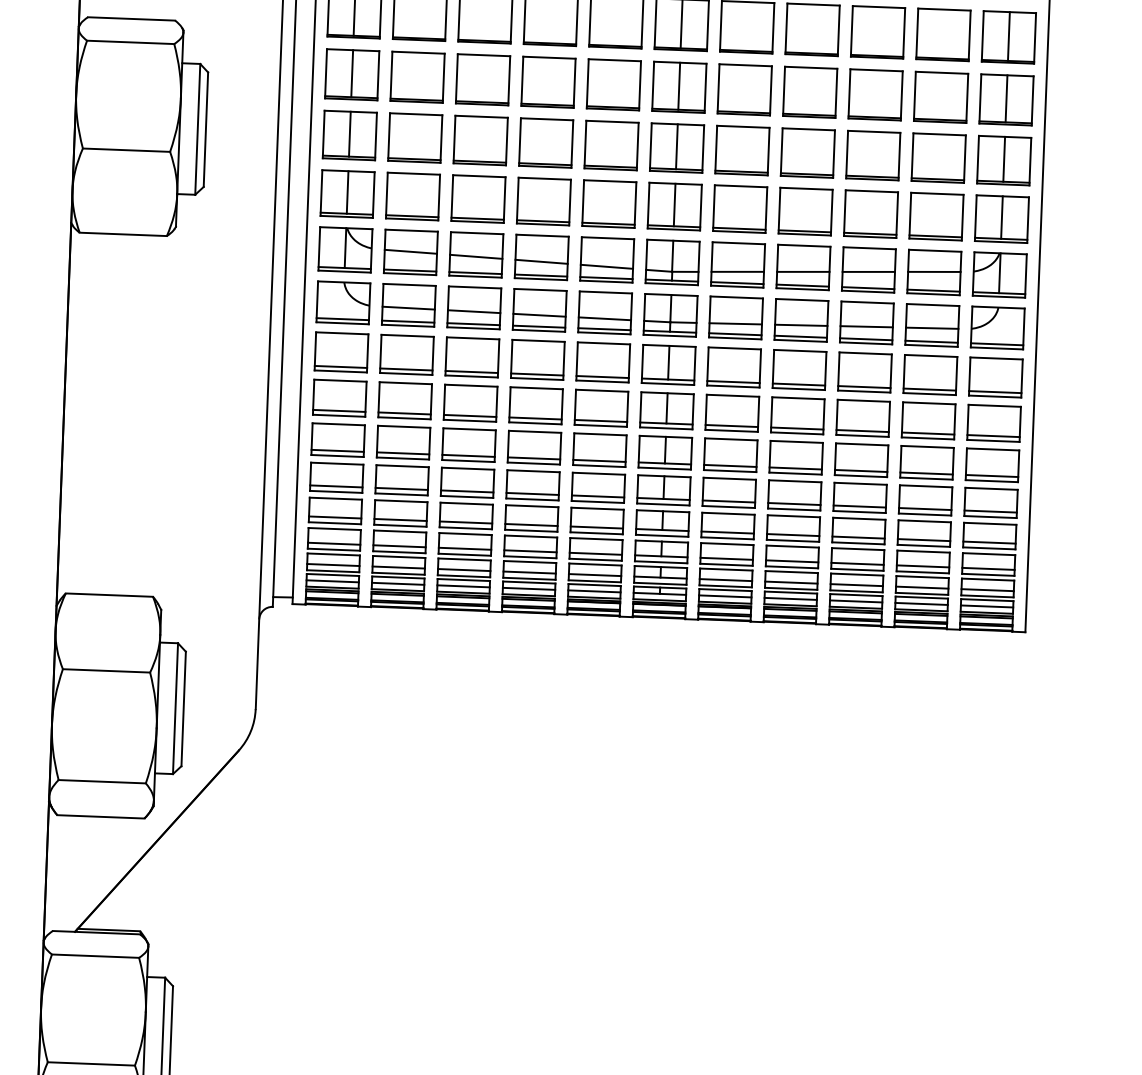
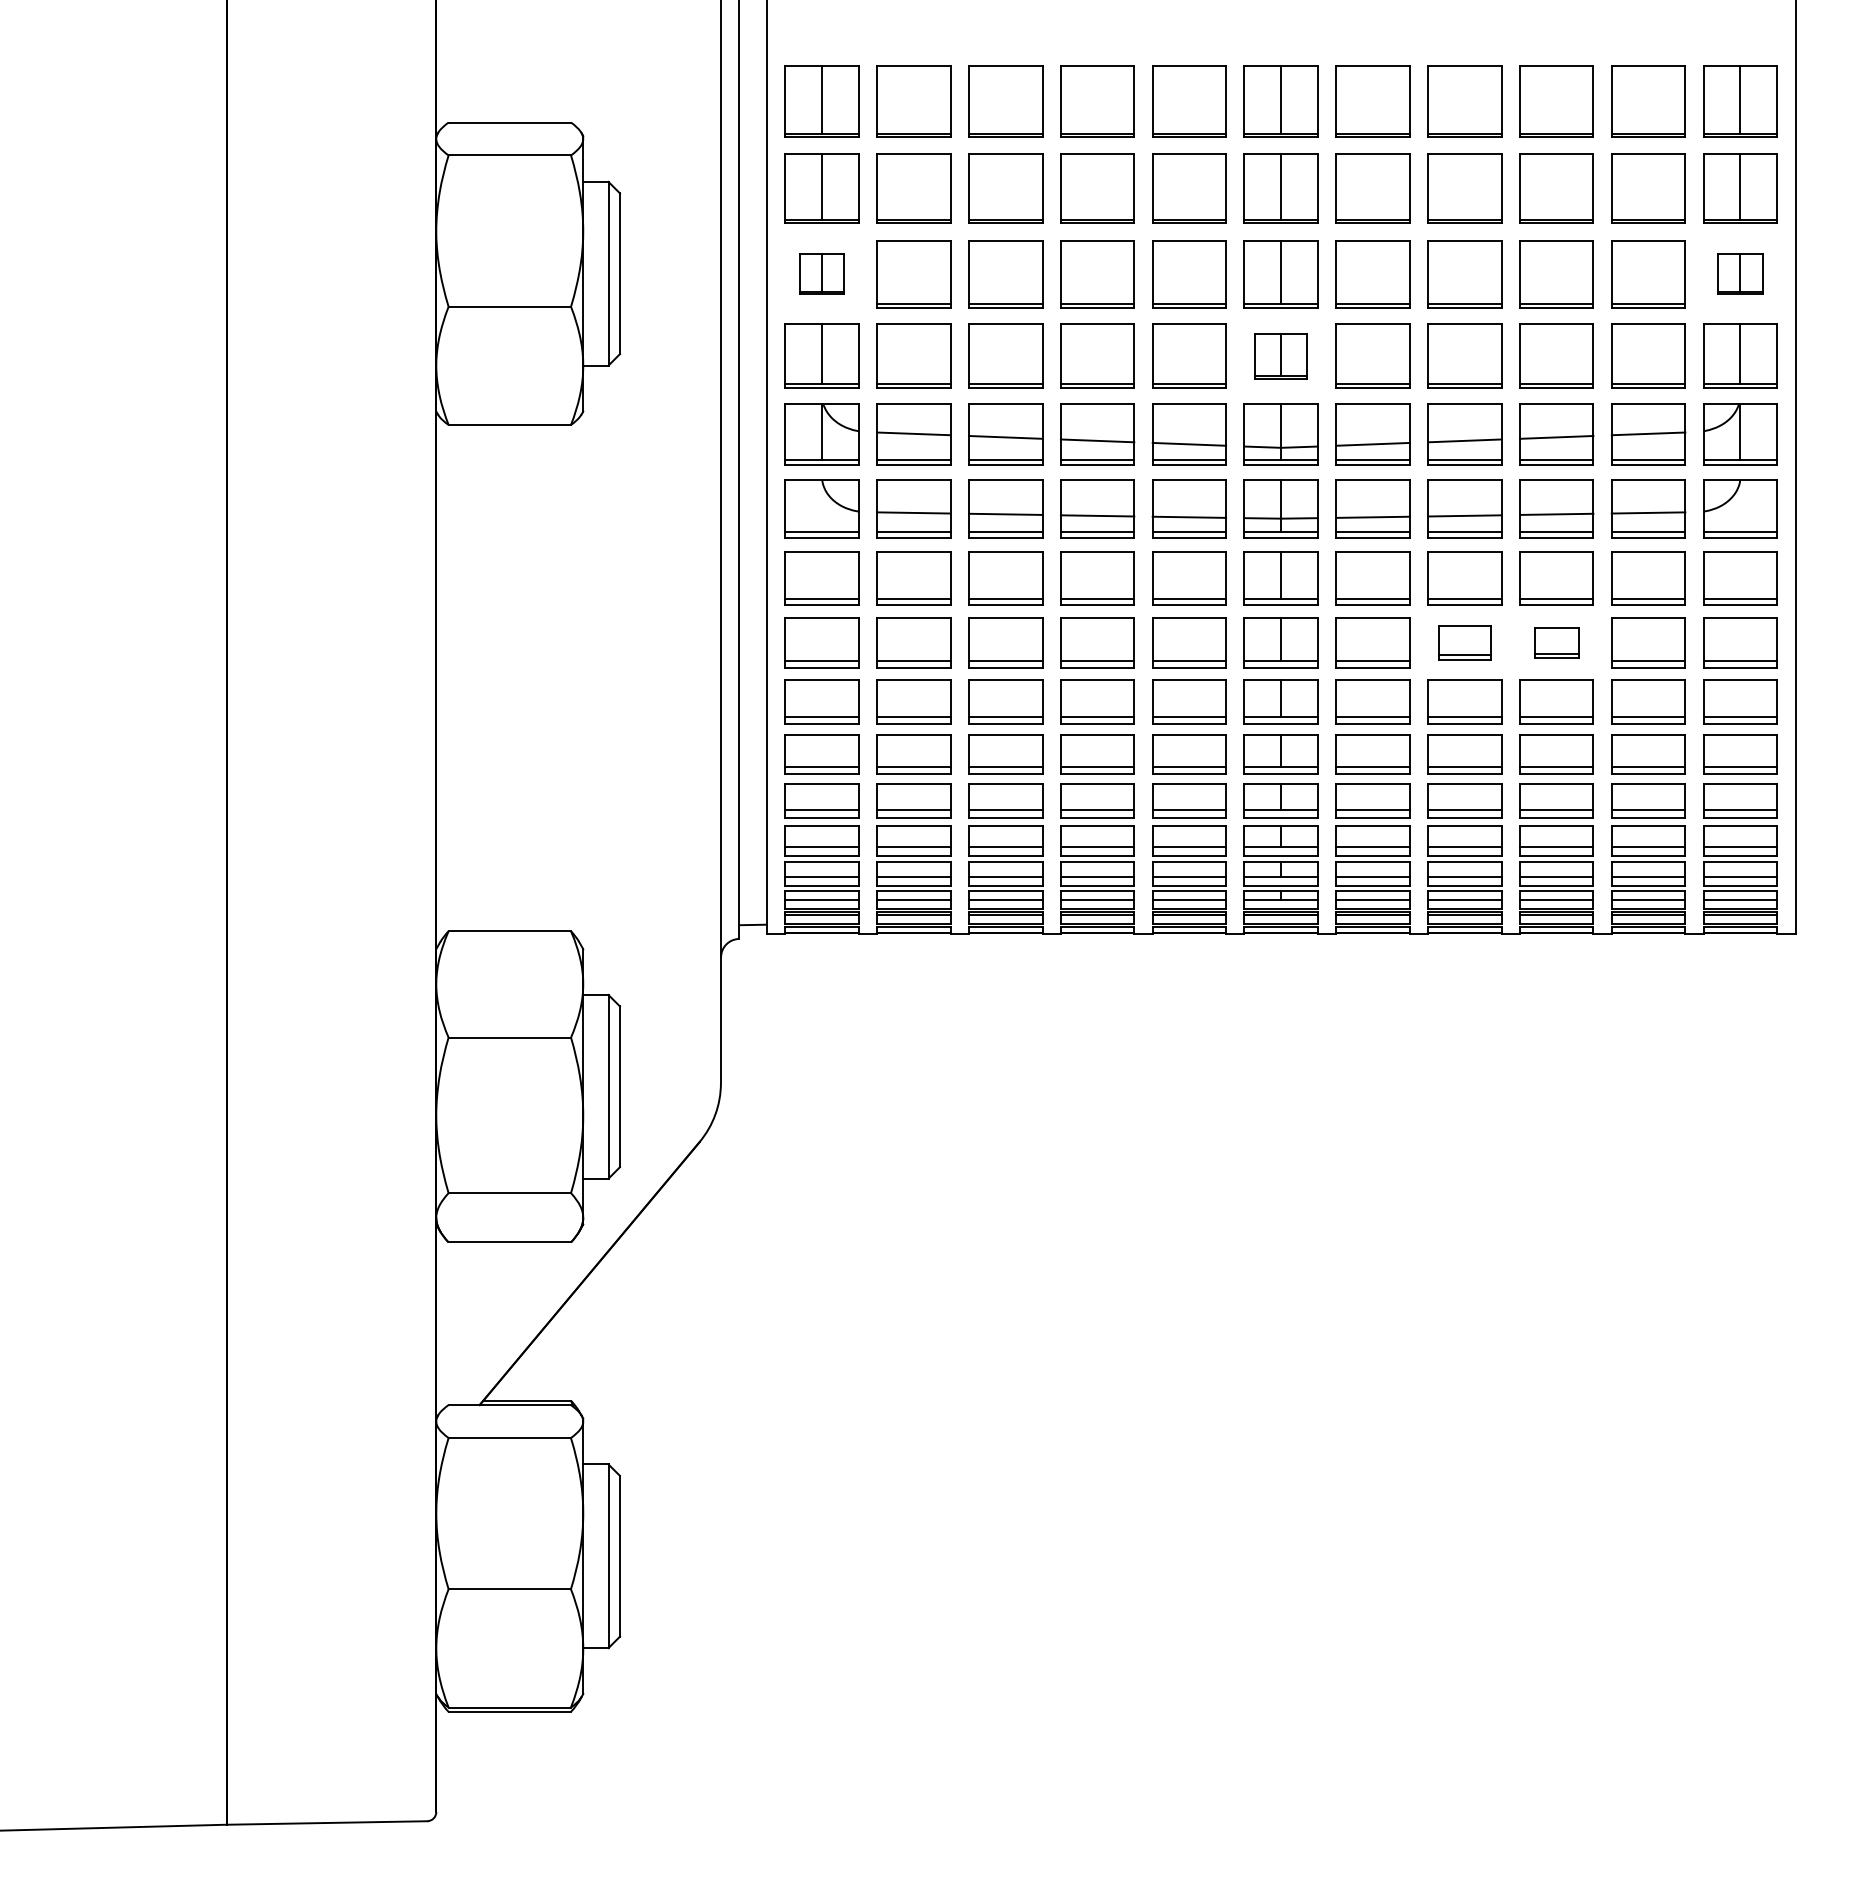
part: (349, 135) -> (821, 274), size x0.6
part: (1004, 160) -> (1740, 274), size x0.6
part: (674, 206) -> (1280, 355), size x0.7
part: (797, 415) -> (1464, 642), size x0.7
part: (863, 418) -> (1556, 642), size x0.6

